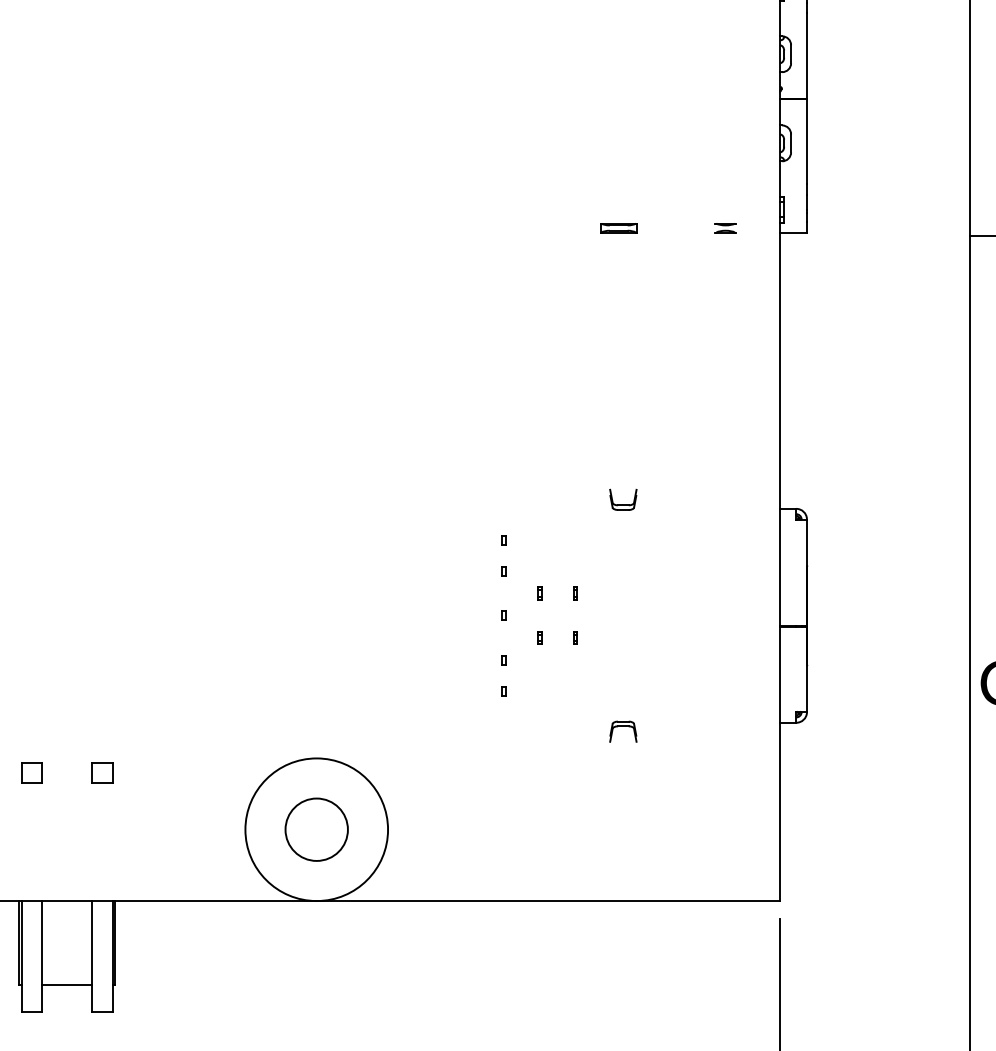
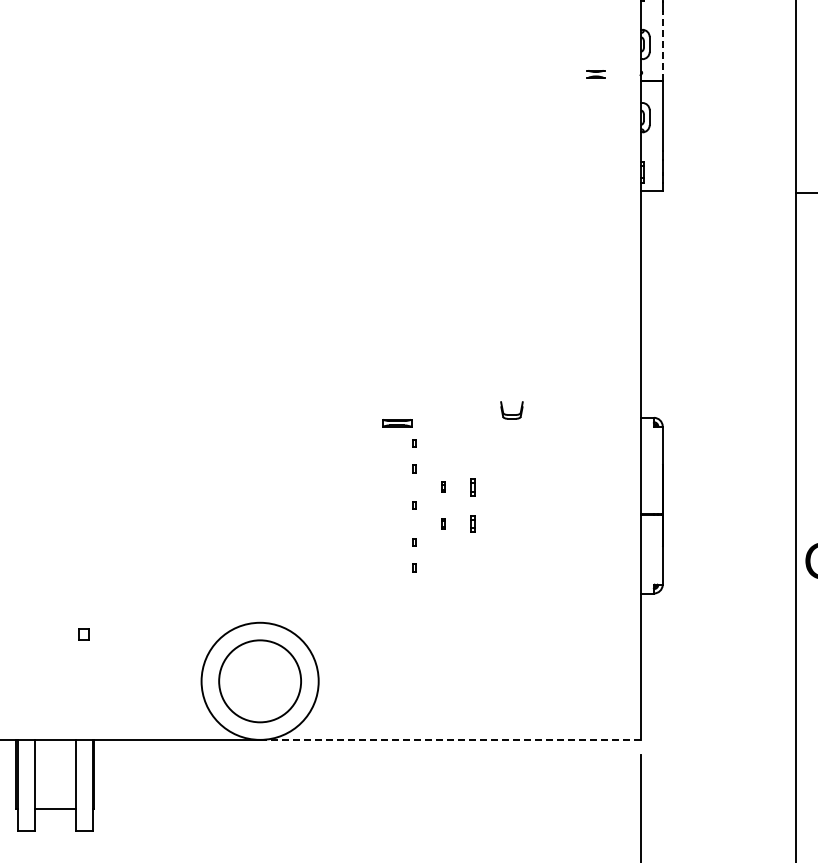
line: (806, 55) -> (662, 45), solid -> dashed
part: (619, 228) -> (397, 423), moved
part: (725, 228) -> (595, 74), moved
part: (575, 592) -> (472, 486), size x1.6
part: (575, 637) -> (472, 523), size x1.6
part: (622, 731) -> (511, 600), removed
part: (32, 772) -> (26, 634), removed
part: (102, 772) -> (84, 634), size x0.6
circle: (315, 828) -> (259, 680), size x1.6
line: (547, 900) -> (449, 739), solid -> dashed

